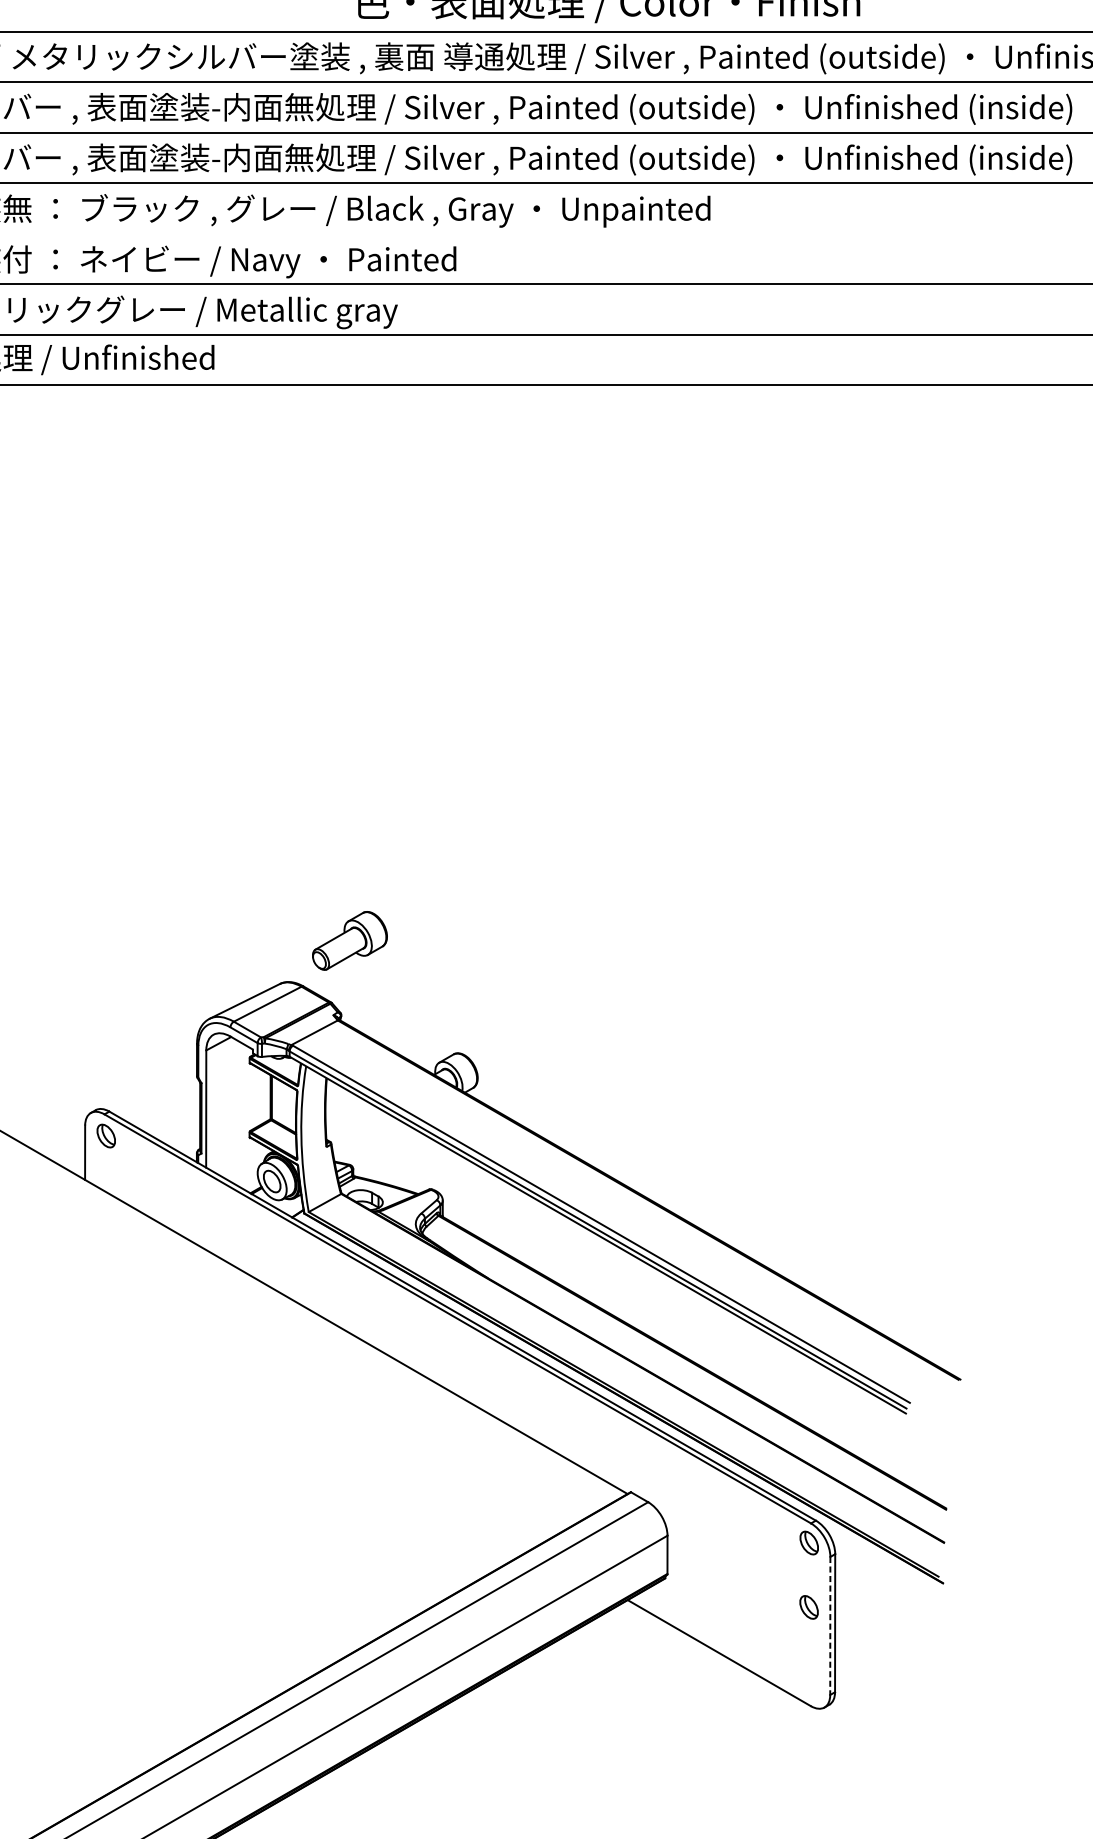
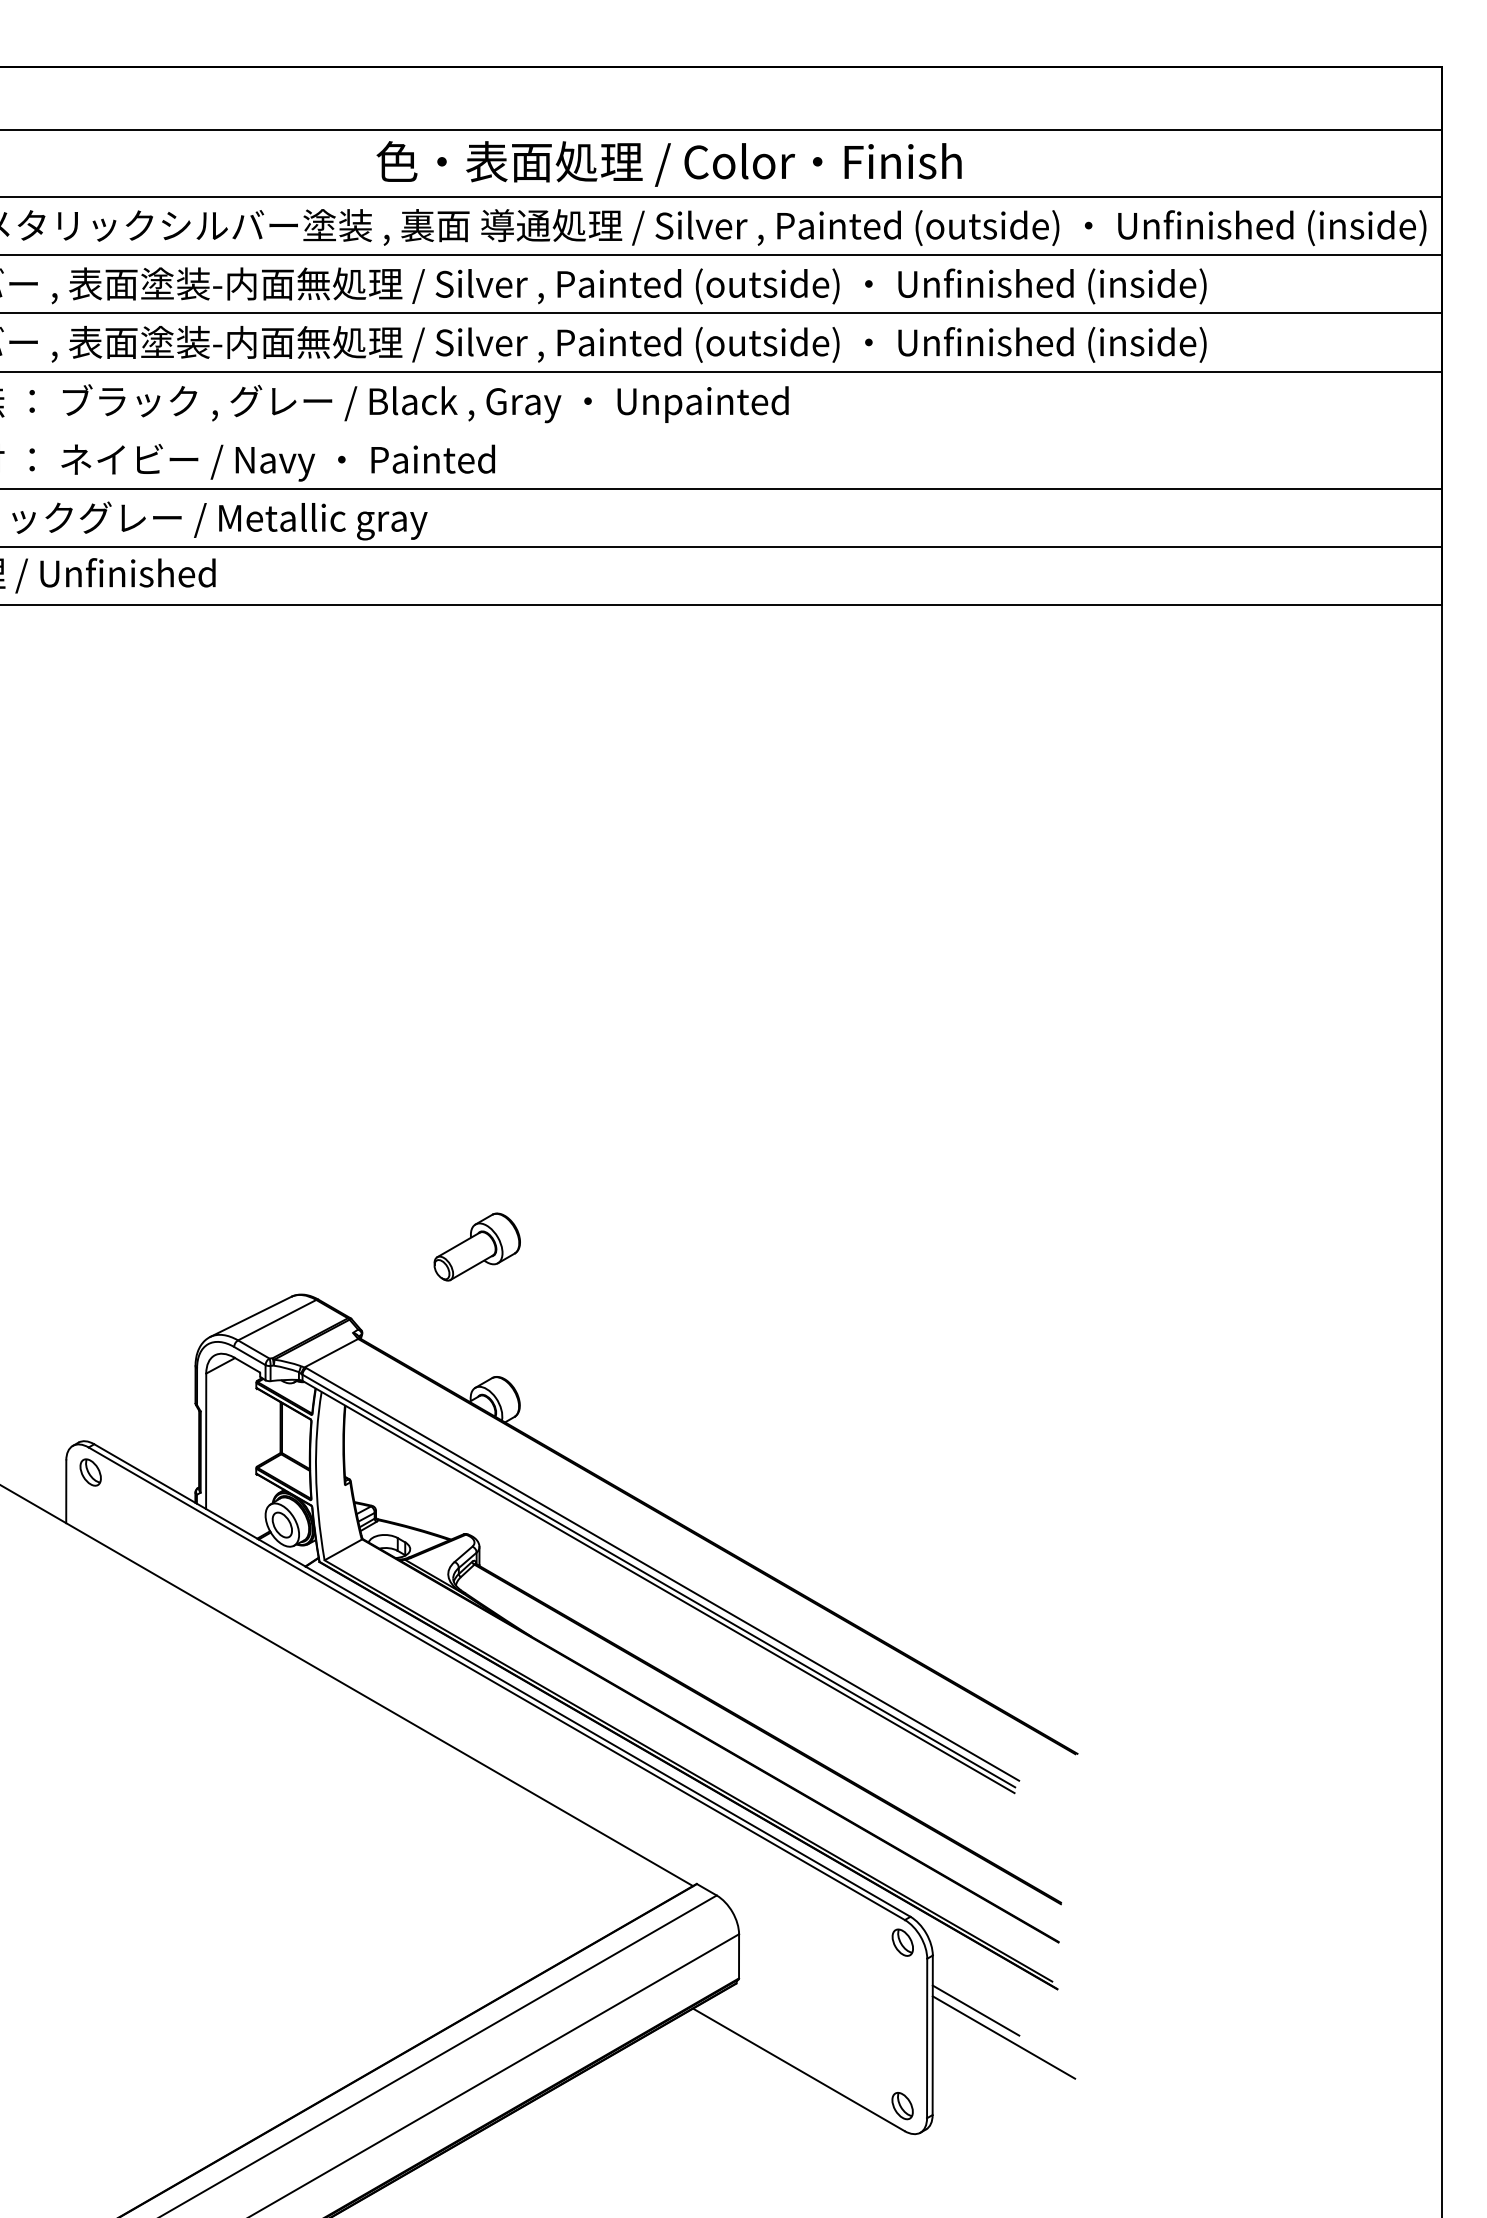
part: (349, 940) -> (476, 1246), moved
line: (872, 1601) -> (975, 2010), added
part: (808, 1607) -> (902, 2106), moved
line: (830, 1625) -> (927, 2038), dashed -> solid
line: (896, 1625) -> (1003, 2037), added

